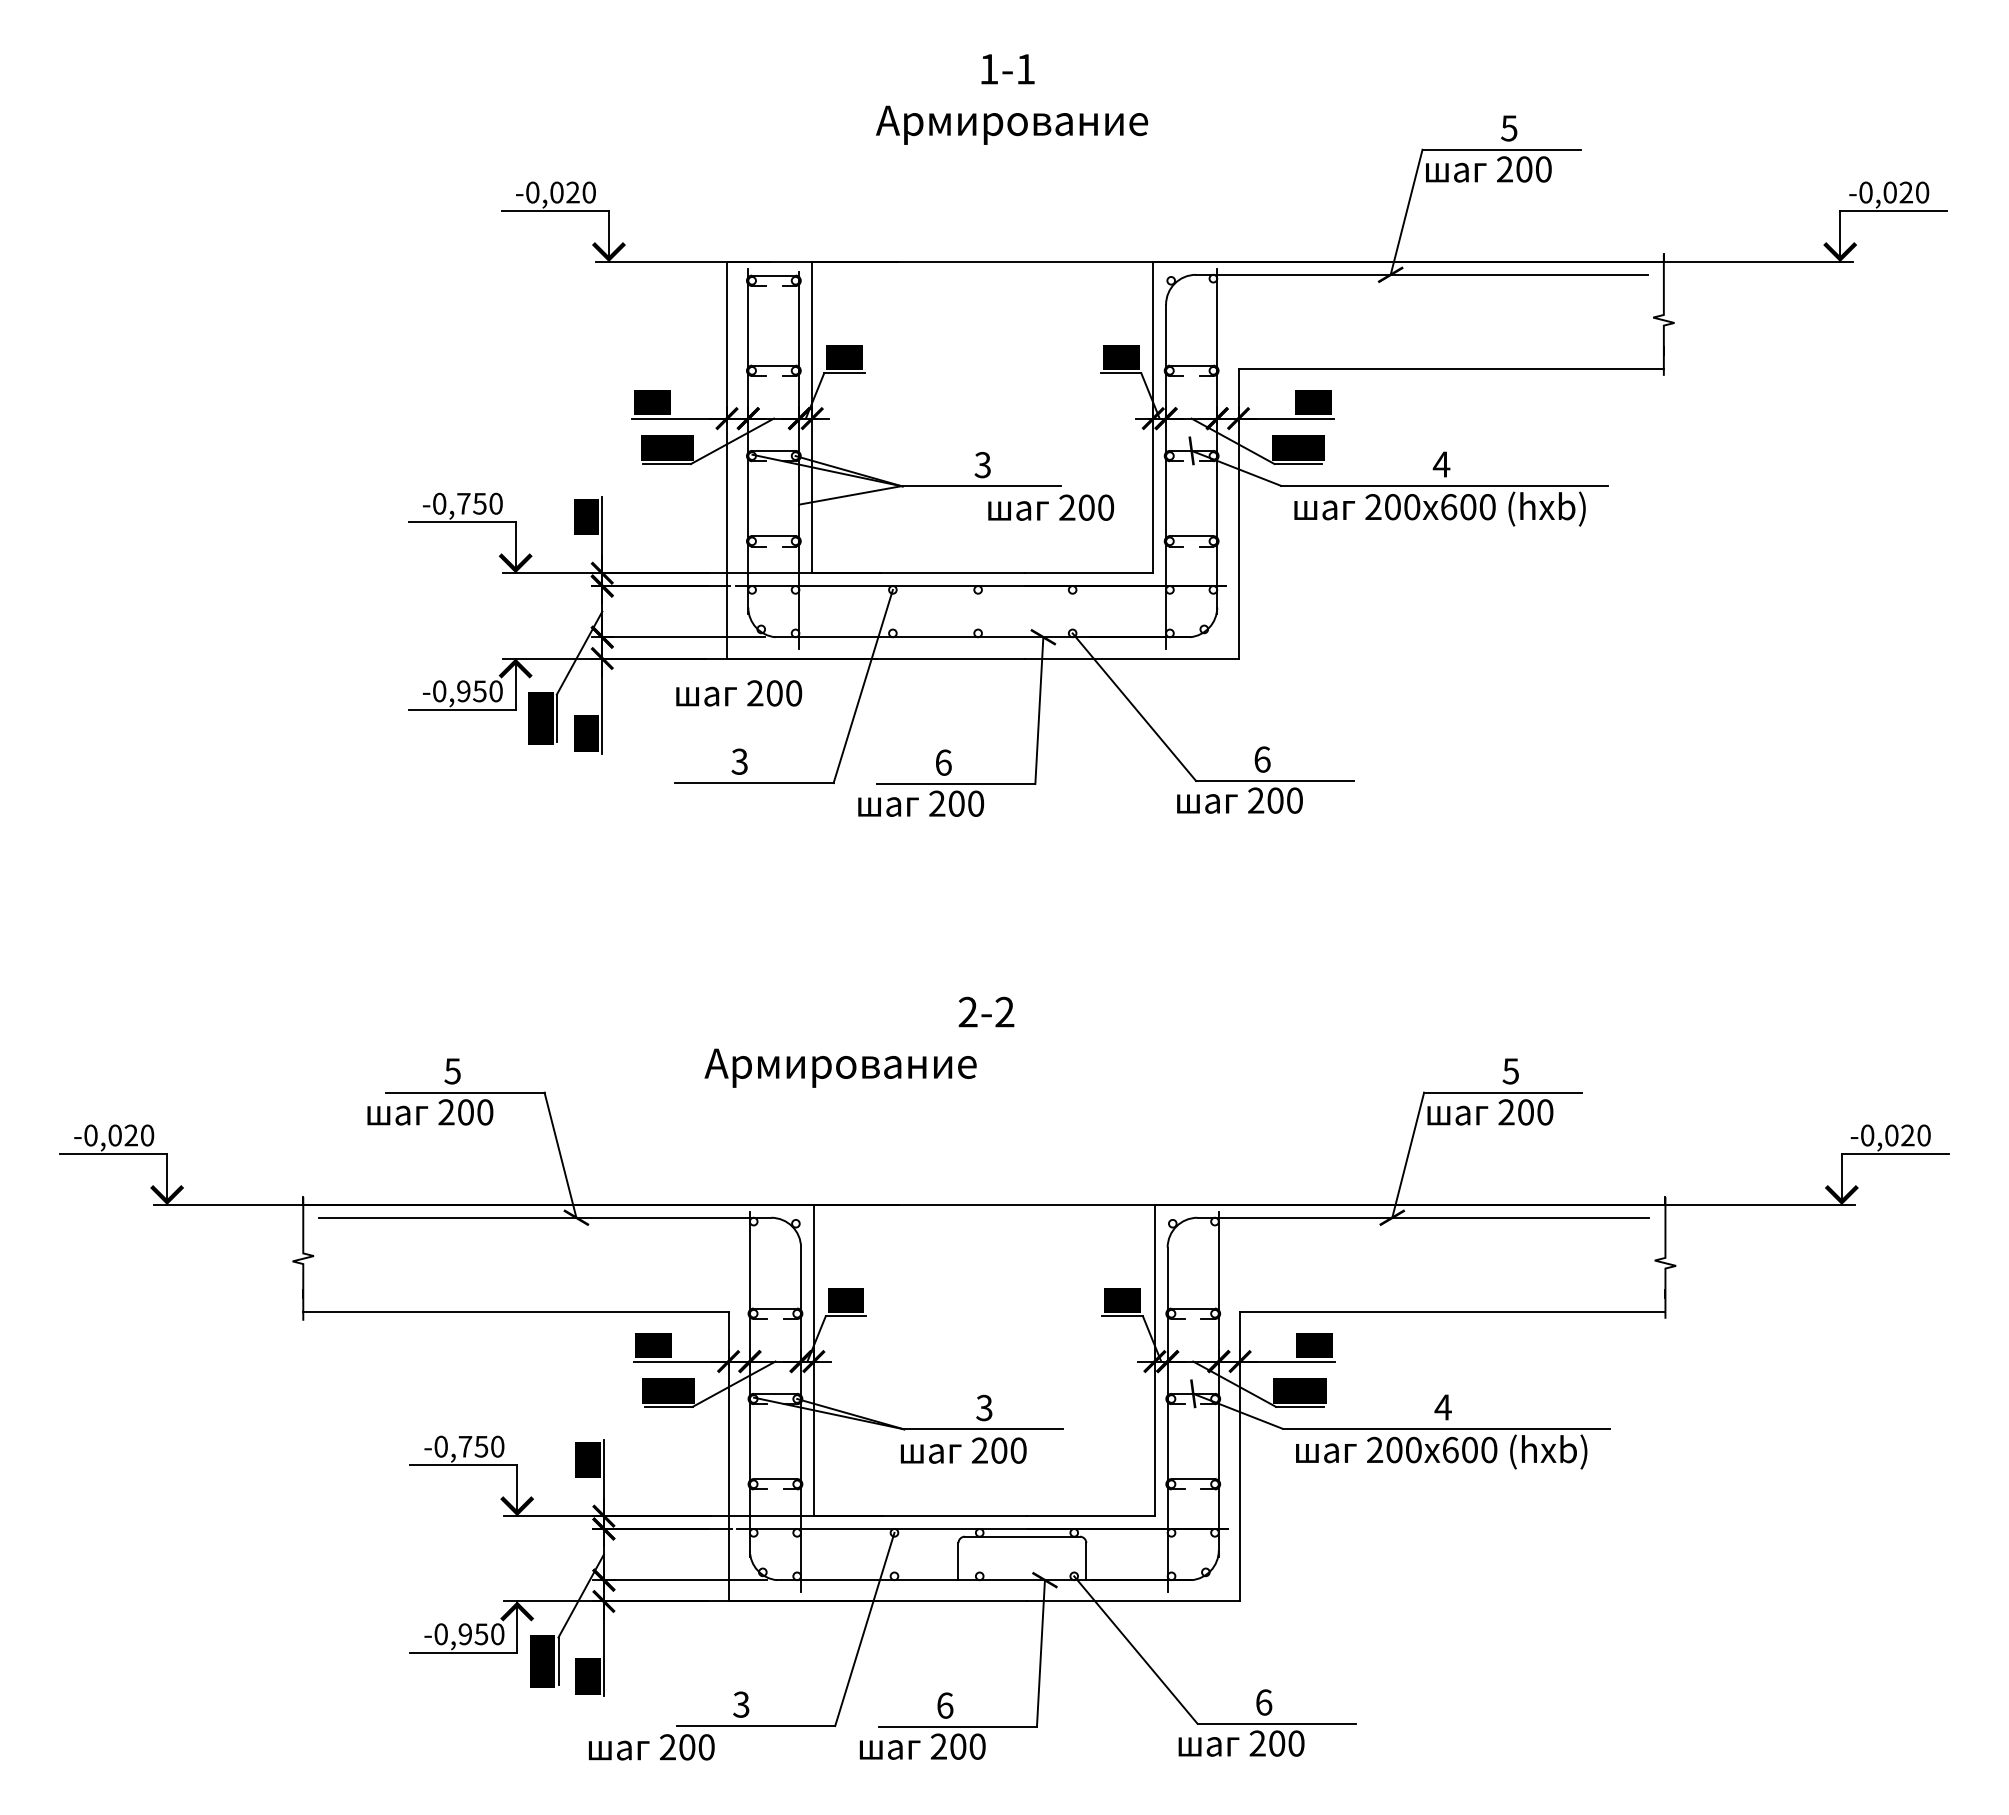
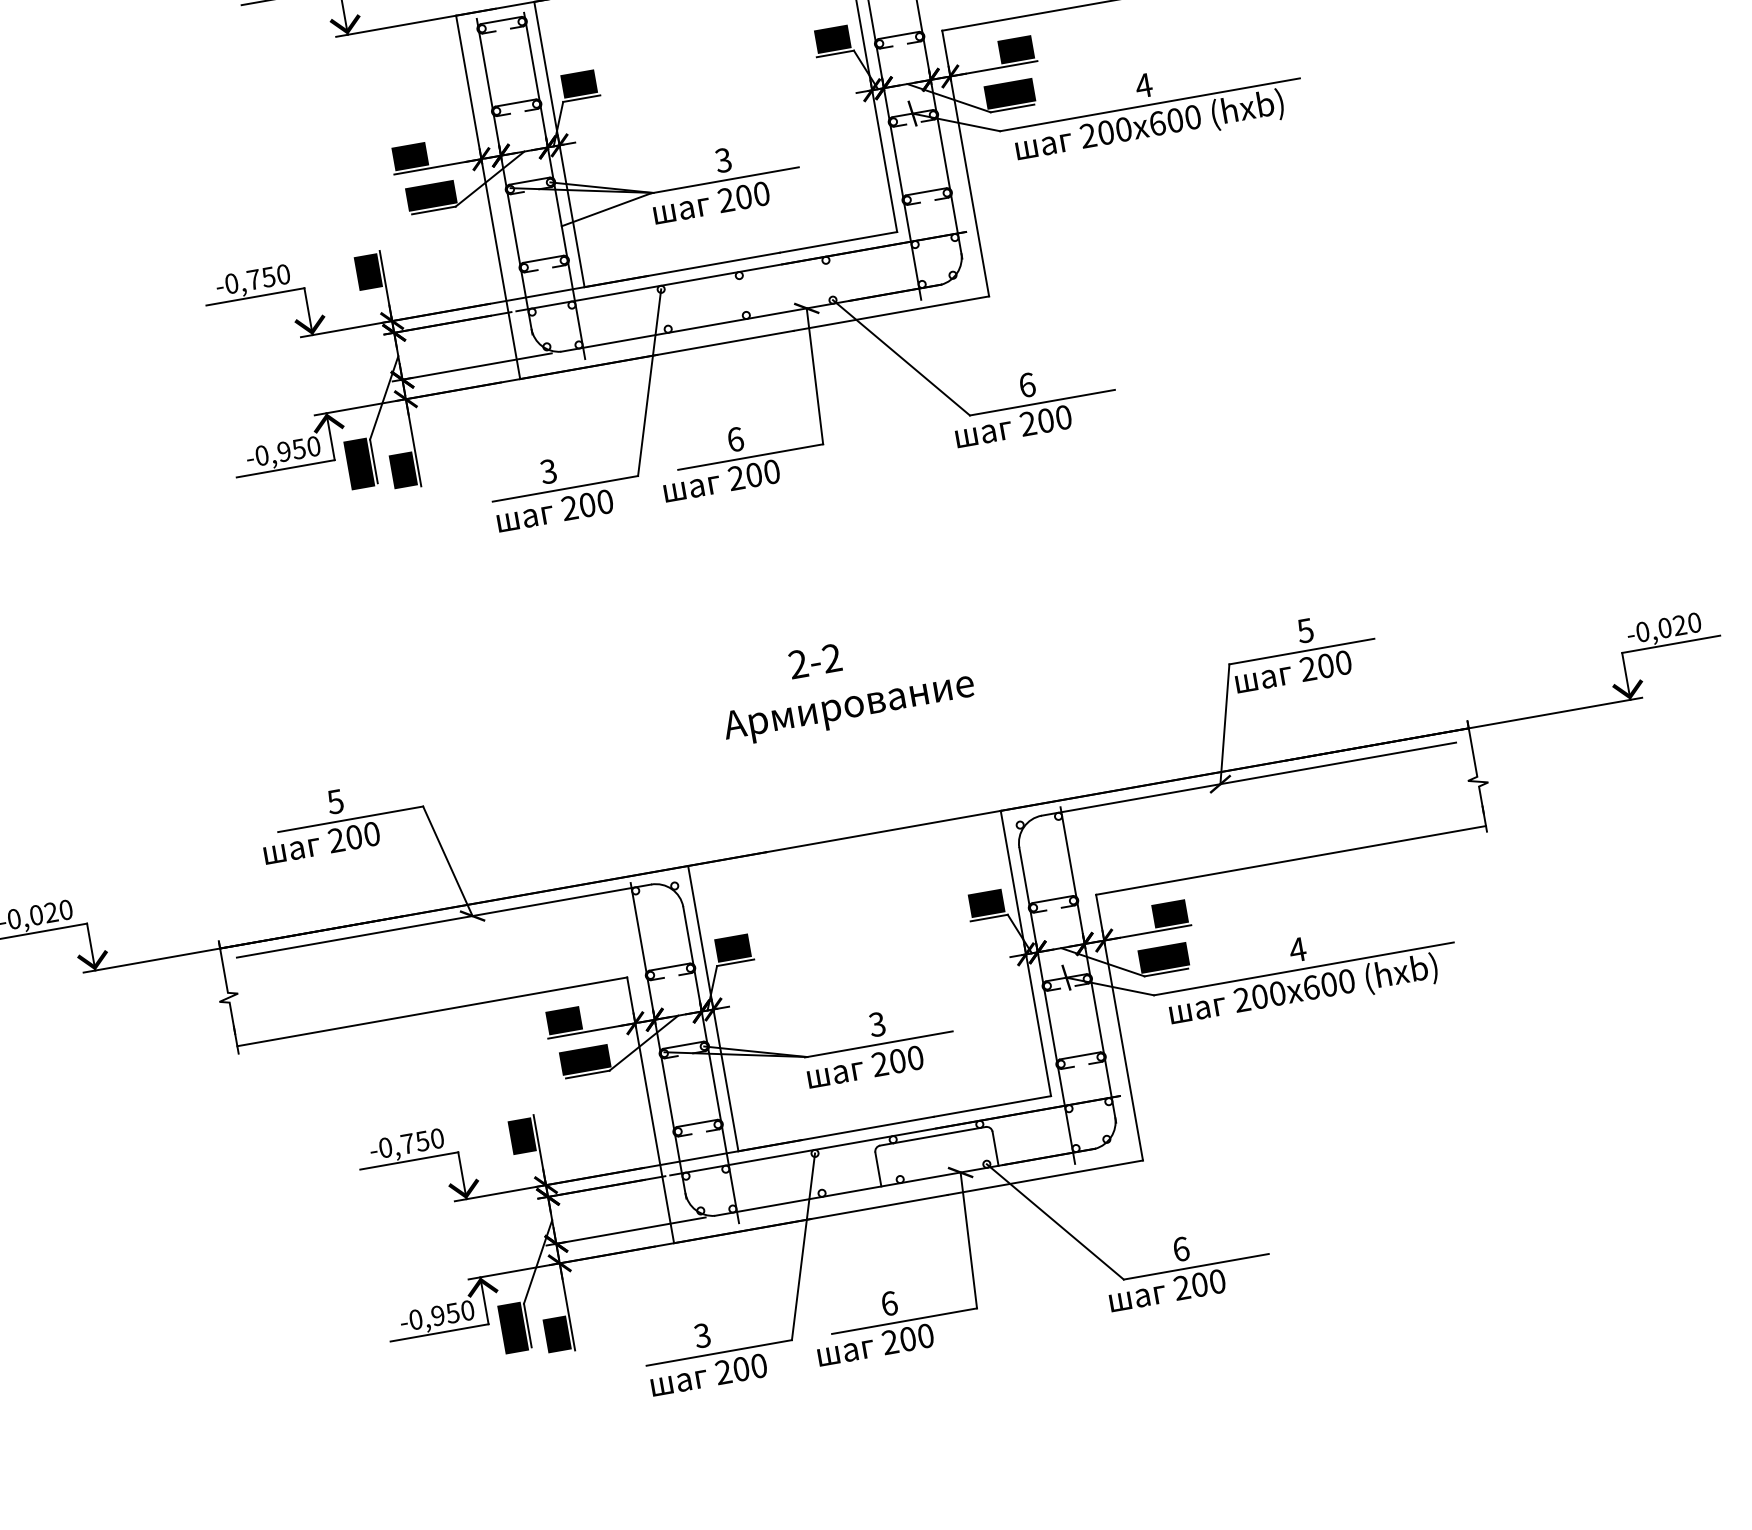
text: (1051, 507) -> (711, 202), moved
text: (739, 693) -> (555, 510), moved
text: (840, 1067) -> (848, 707), moved
text: (651, 1747) -> (708, 1375), moved

